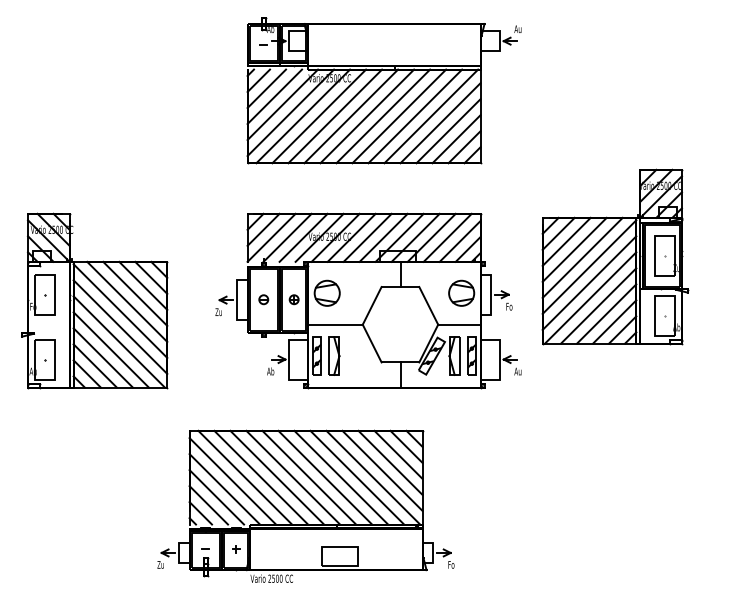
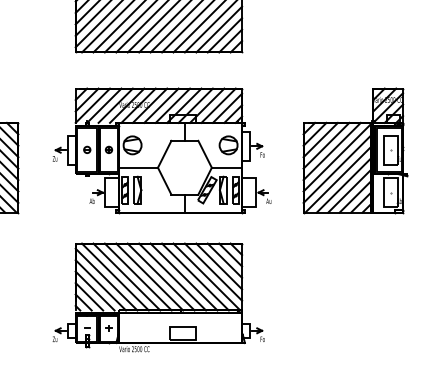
part: (615, 256) -> (355, 150), moved
part: (305, 505) -> (158, 296), moved

